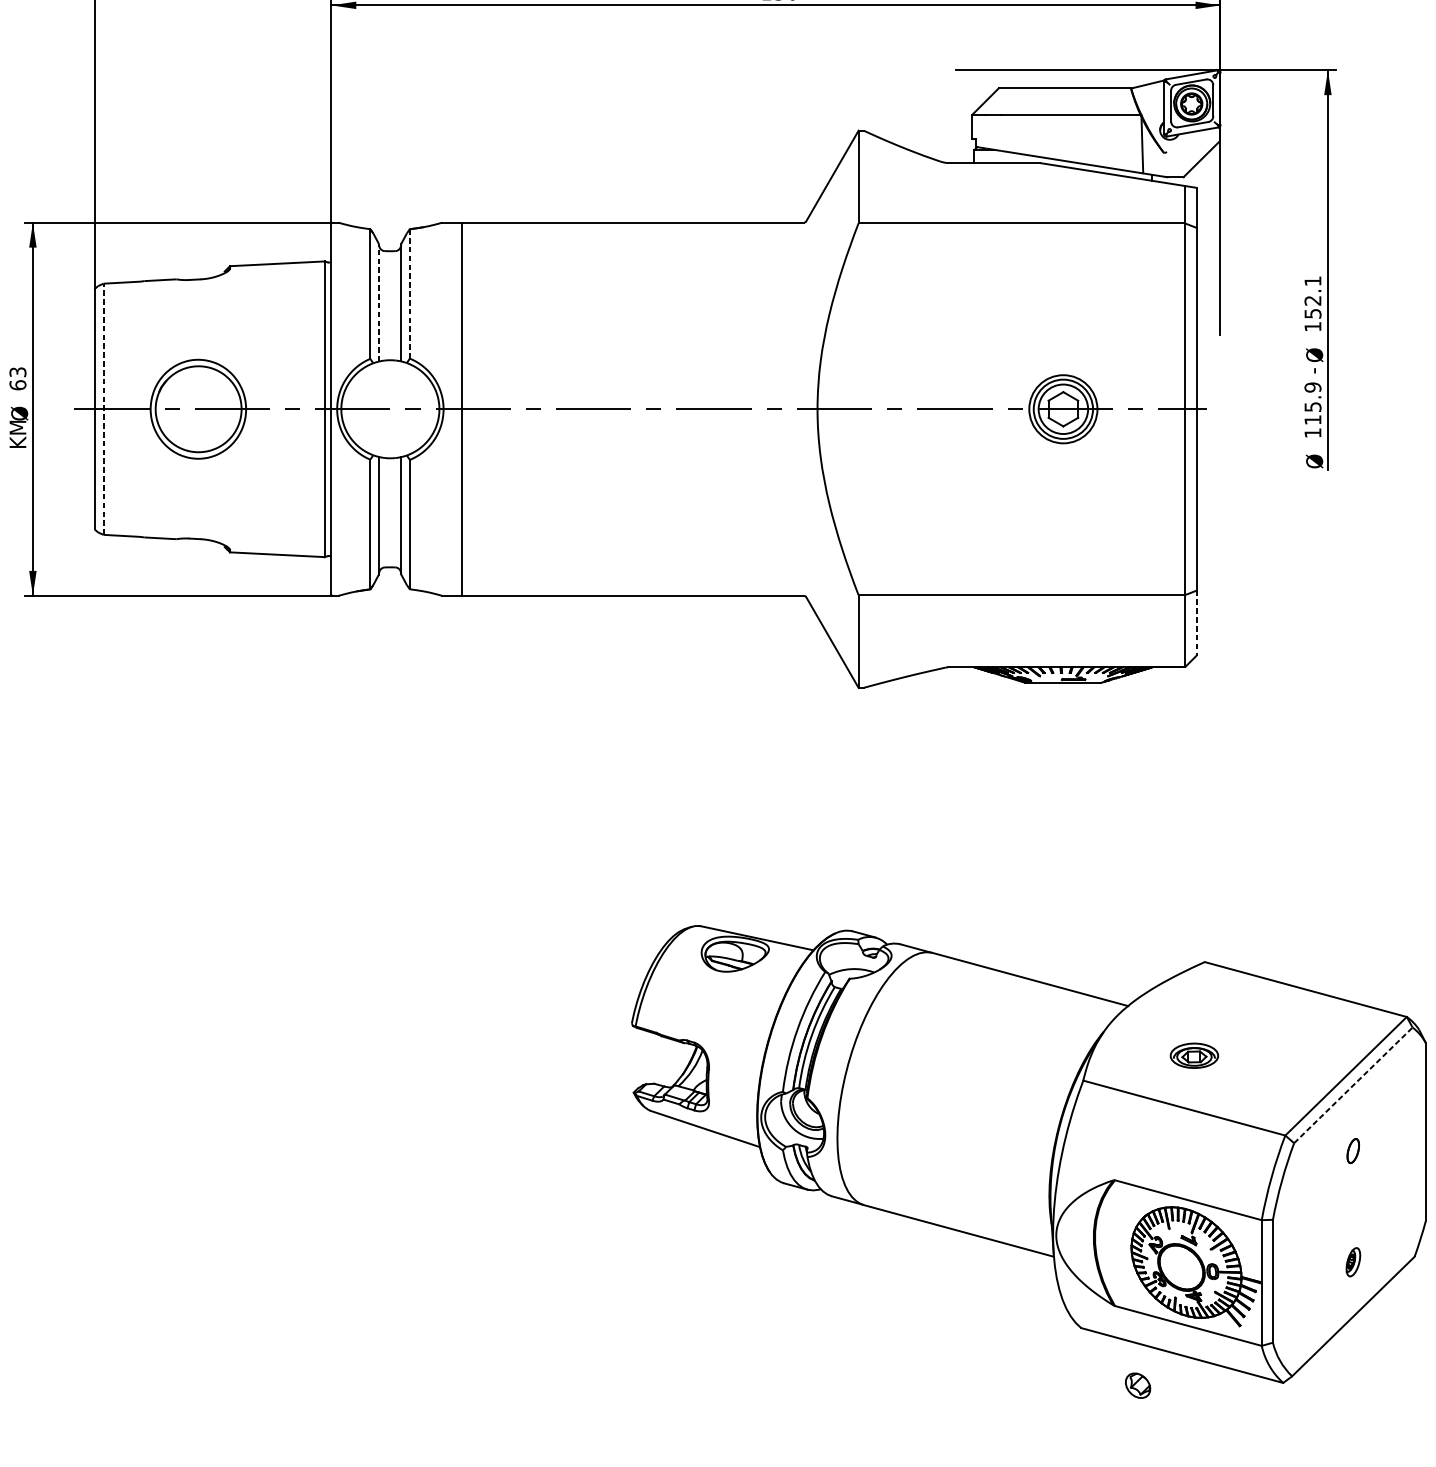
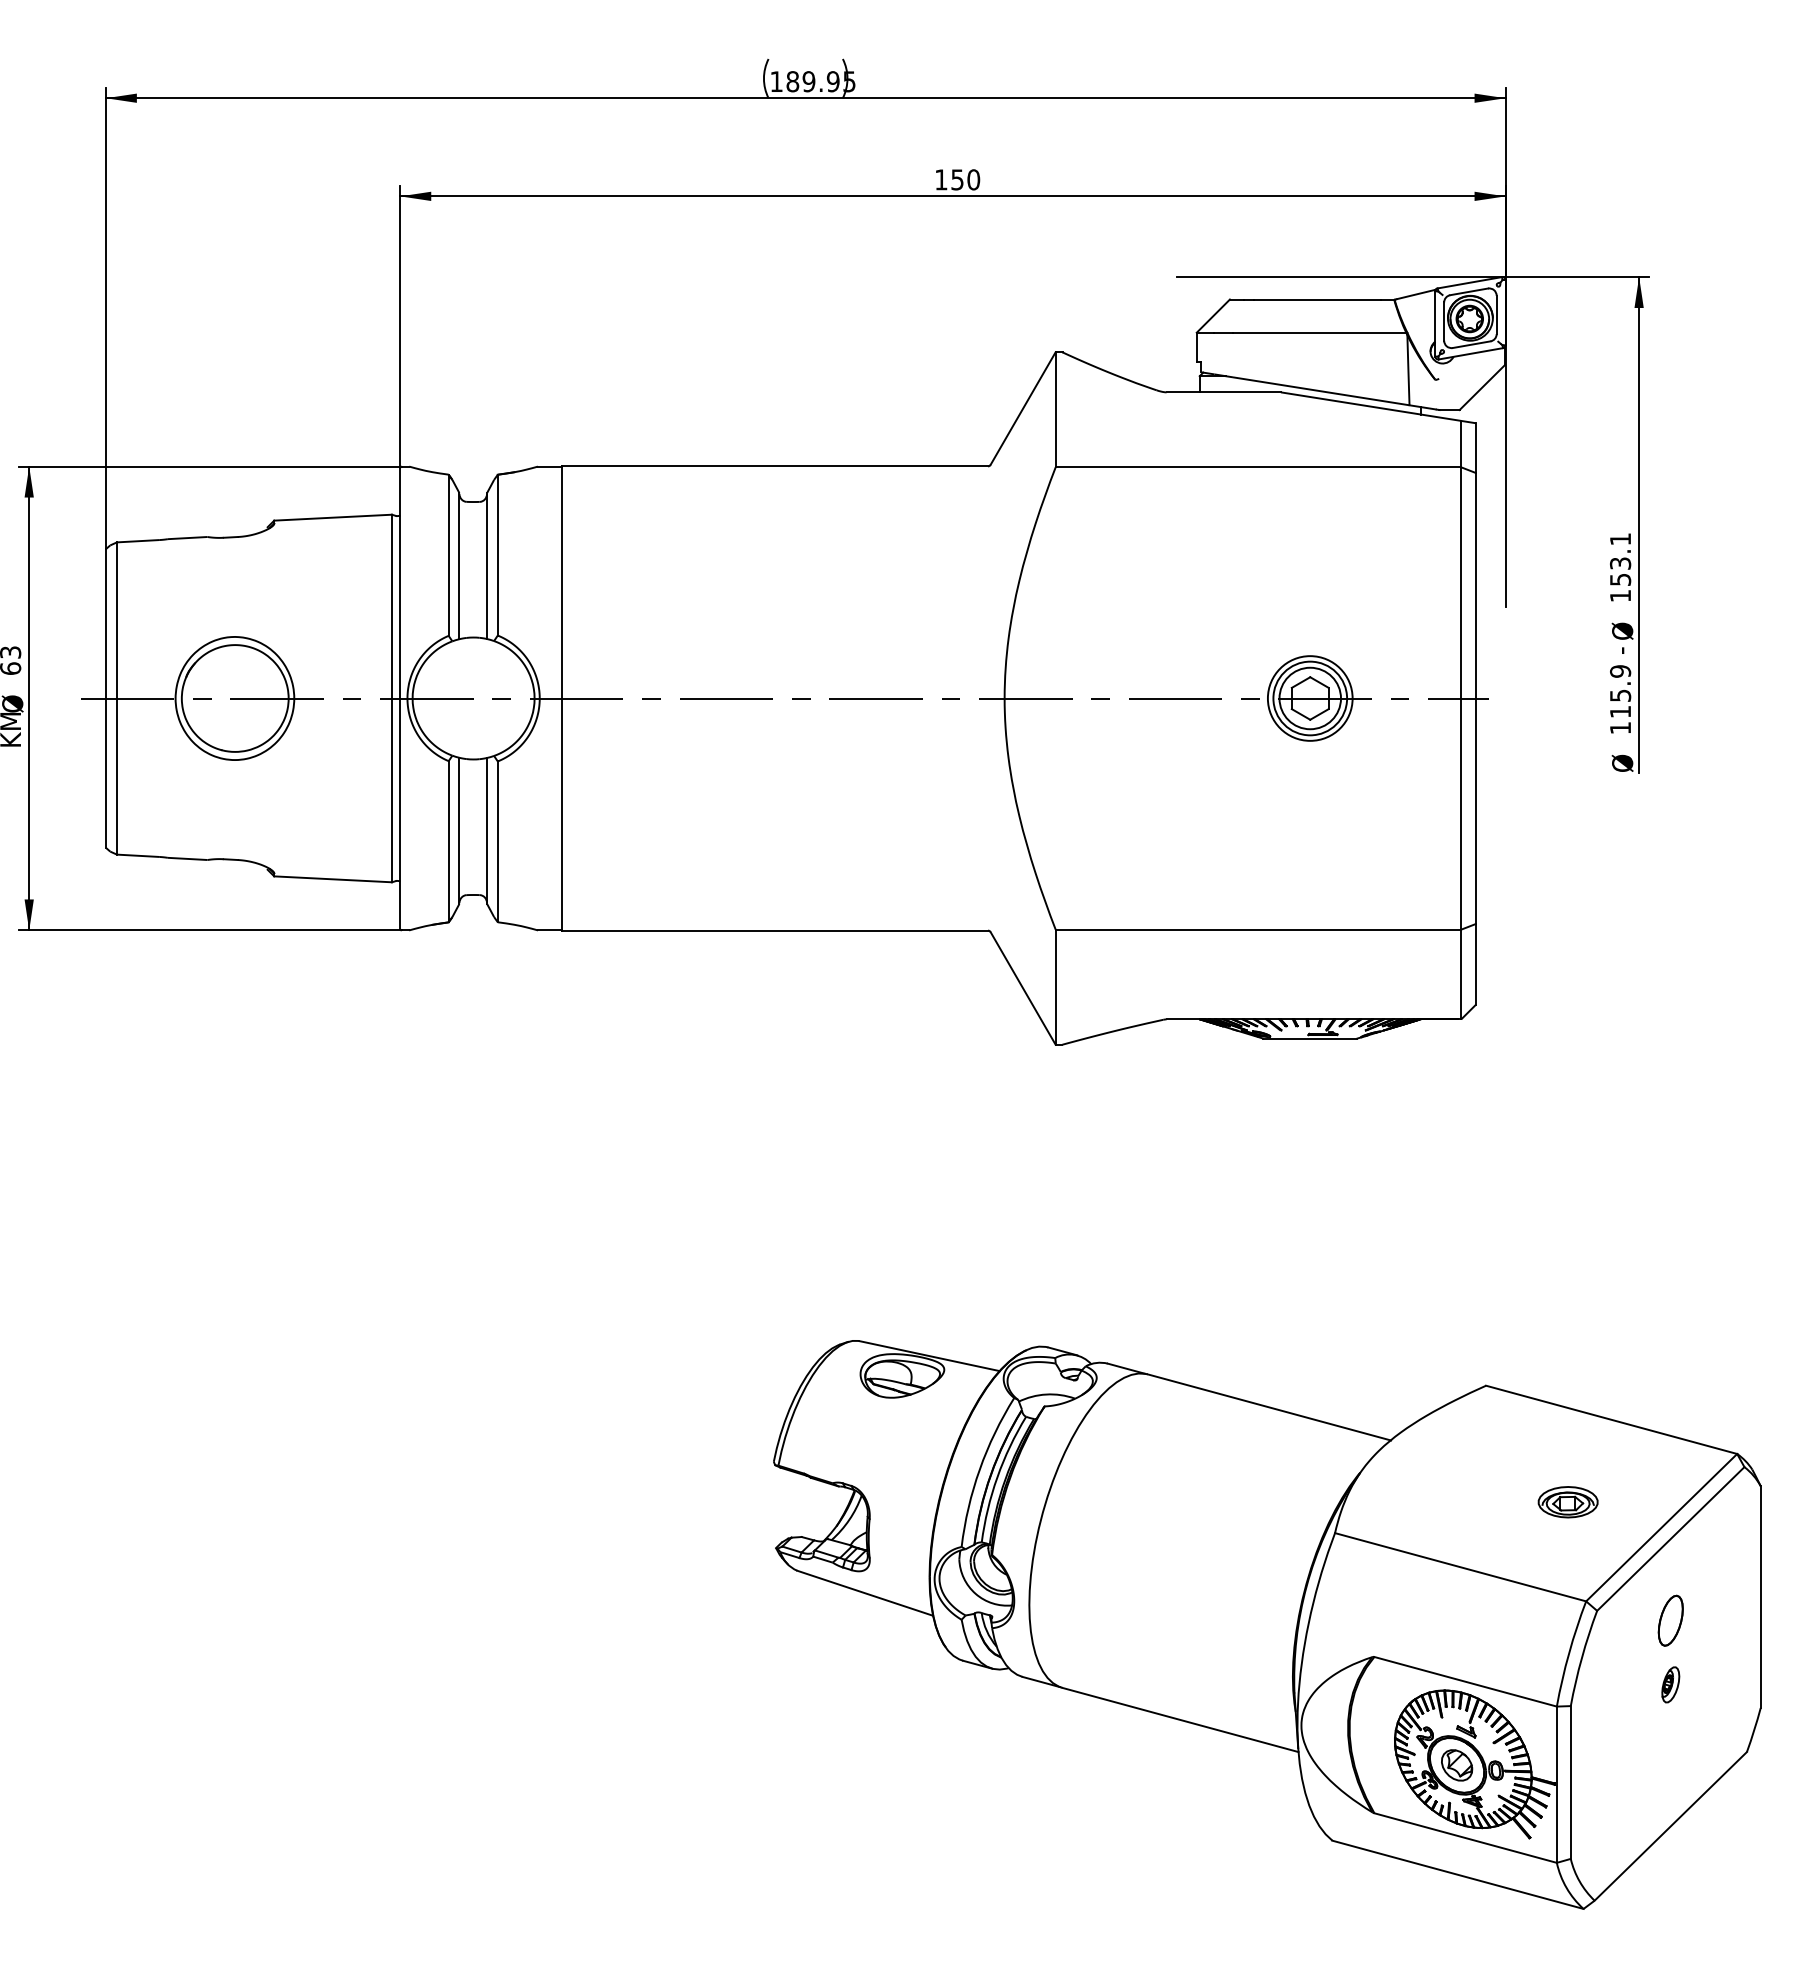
line: (409, 293) -> (497, 554), dashed -> solid
text: (1312, 300) -> (1620, 563), 152.1 -> 153.1
line: (379, 302) -> (459, 565), dashed -> solid
line: (103, 409) -> (116, 698), dashed -> solid
line: (1197, 623) -> (1476, 964), dashed -> solid
part: (1193, 1056) -> (1567, 1502), moved
line: (1353, 1084) -> (1670, 1538), dashed -> solid
part: (1353, 1150) -> (1670, 1620), size x1.67
part: (1353, 1261) -> (1670, 1684), moved
part: (1138, 1385) -> (1457, 1765), moved

